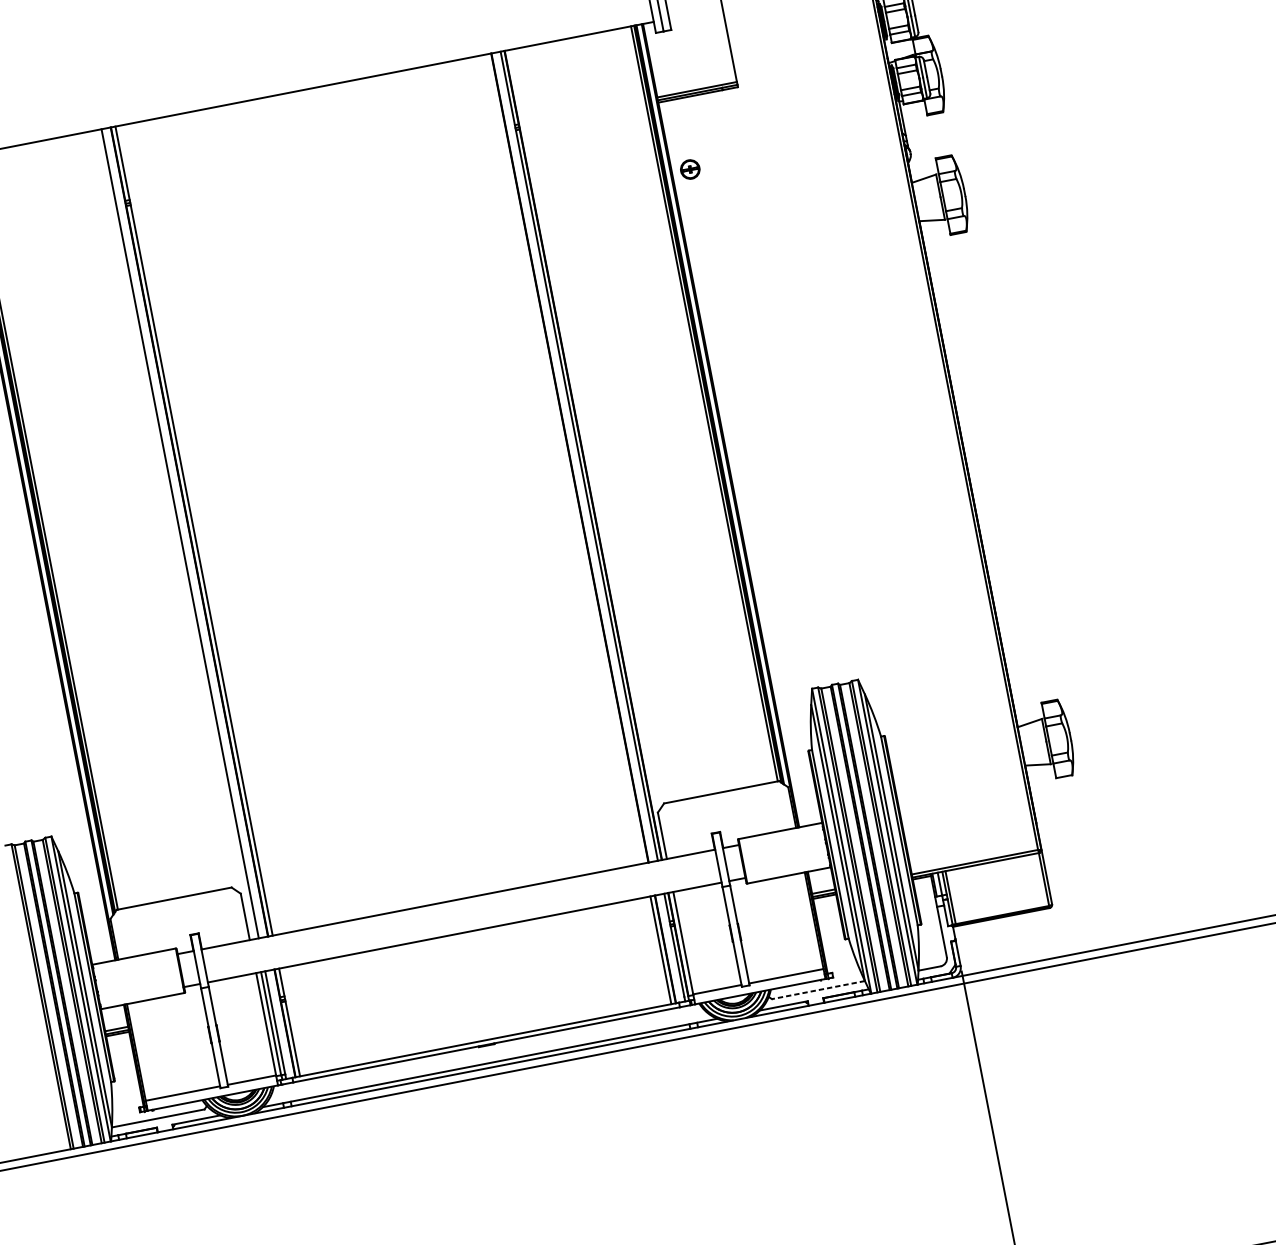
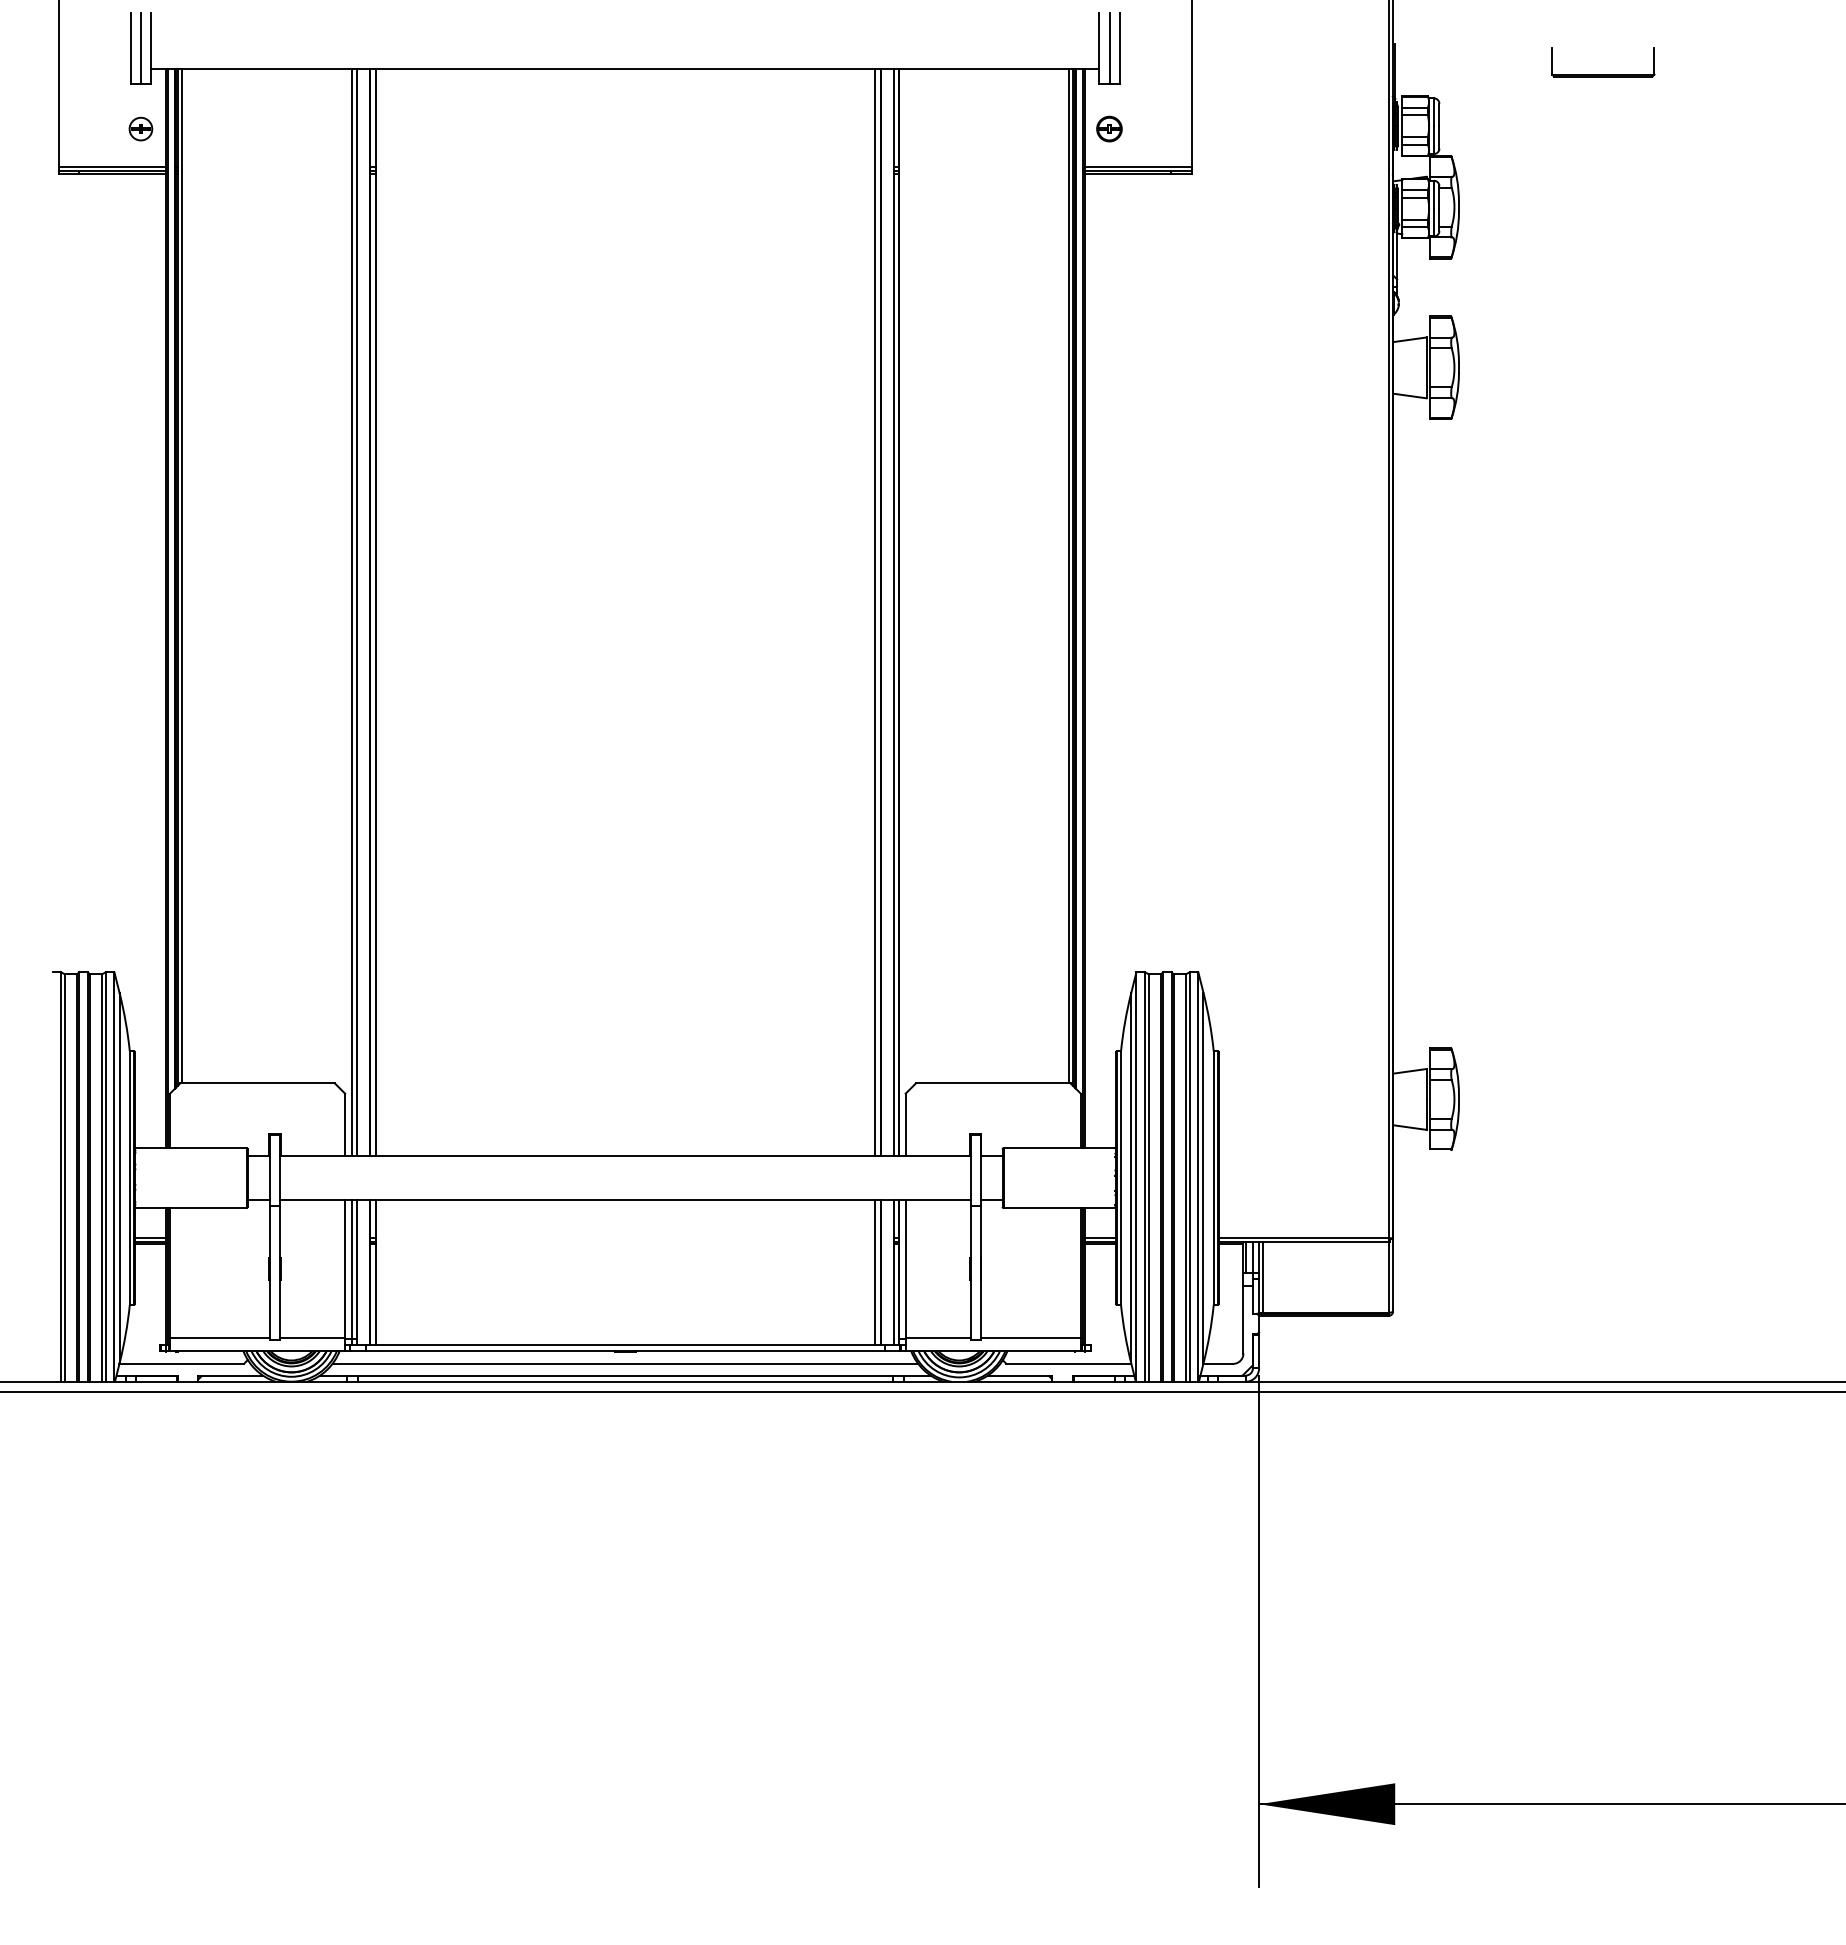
part: (690, 169) -> (1109, 128), moved
line: (565, 459) -> (874, 612), added
line: (175, 534) -> (351, 612), added
line: (818, 989) -> (1068, 1363), dashed -> solid
line: (488, 1053) -> (625, 1363), added

